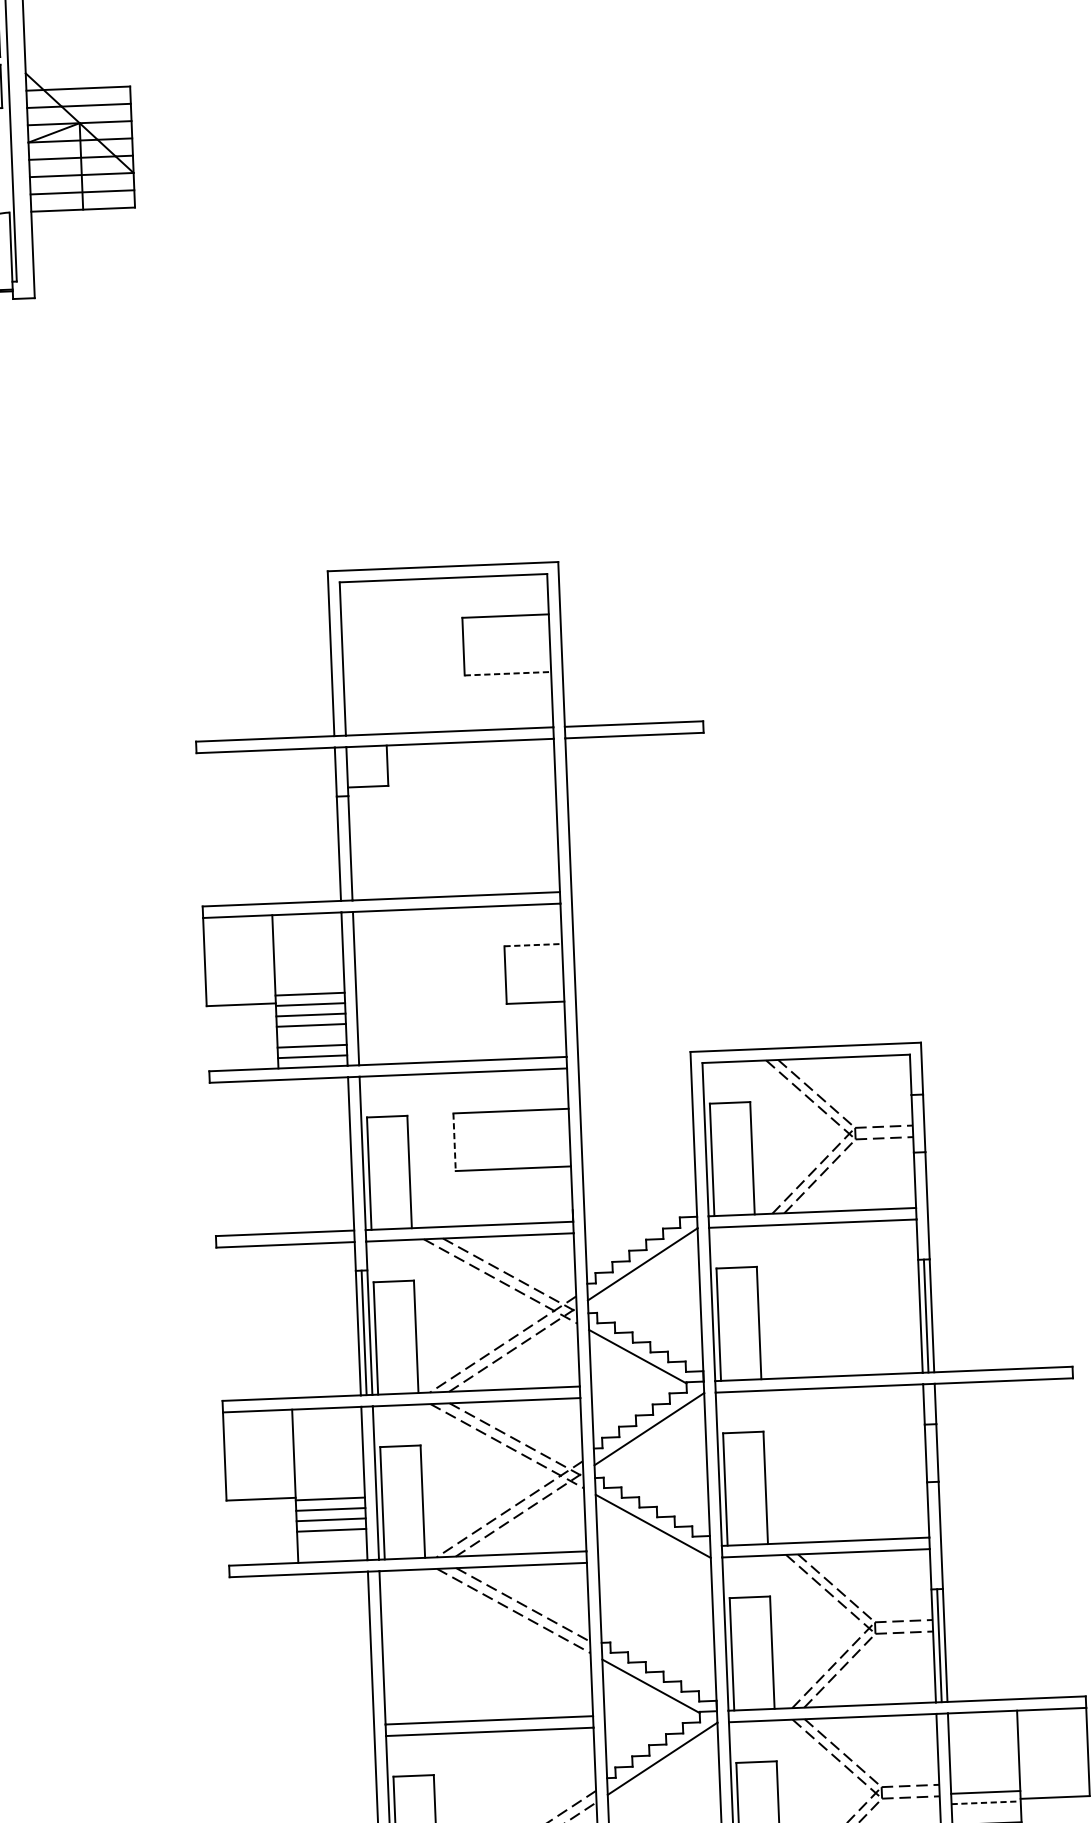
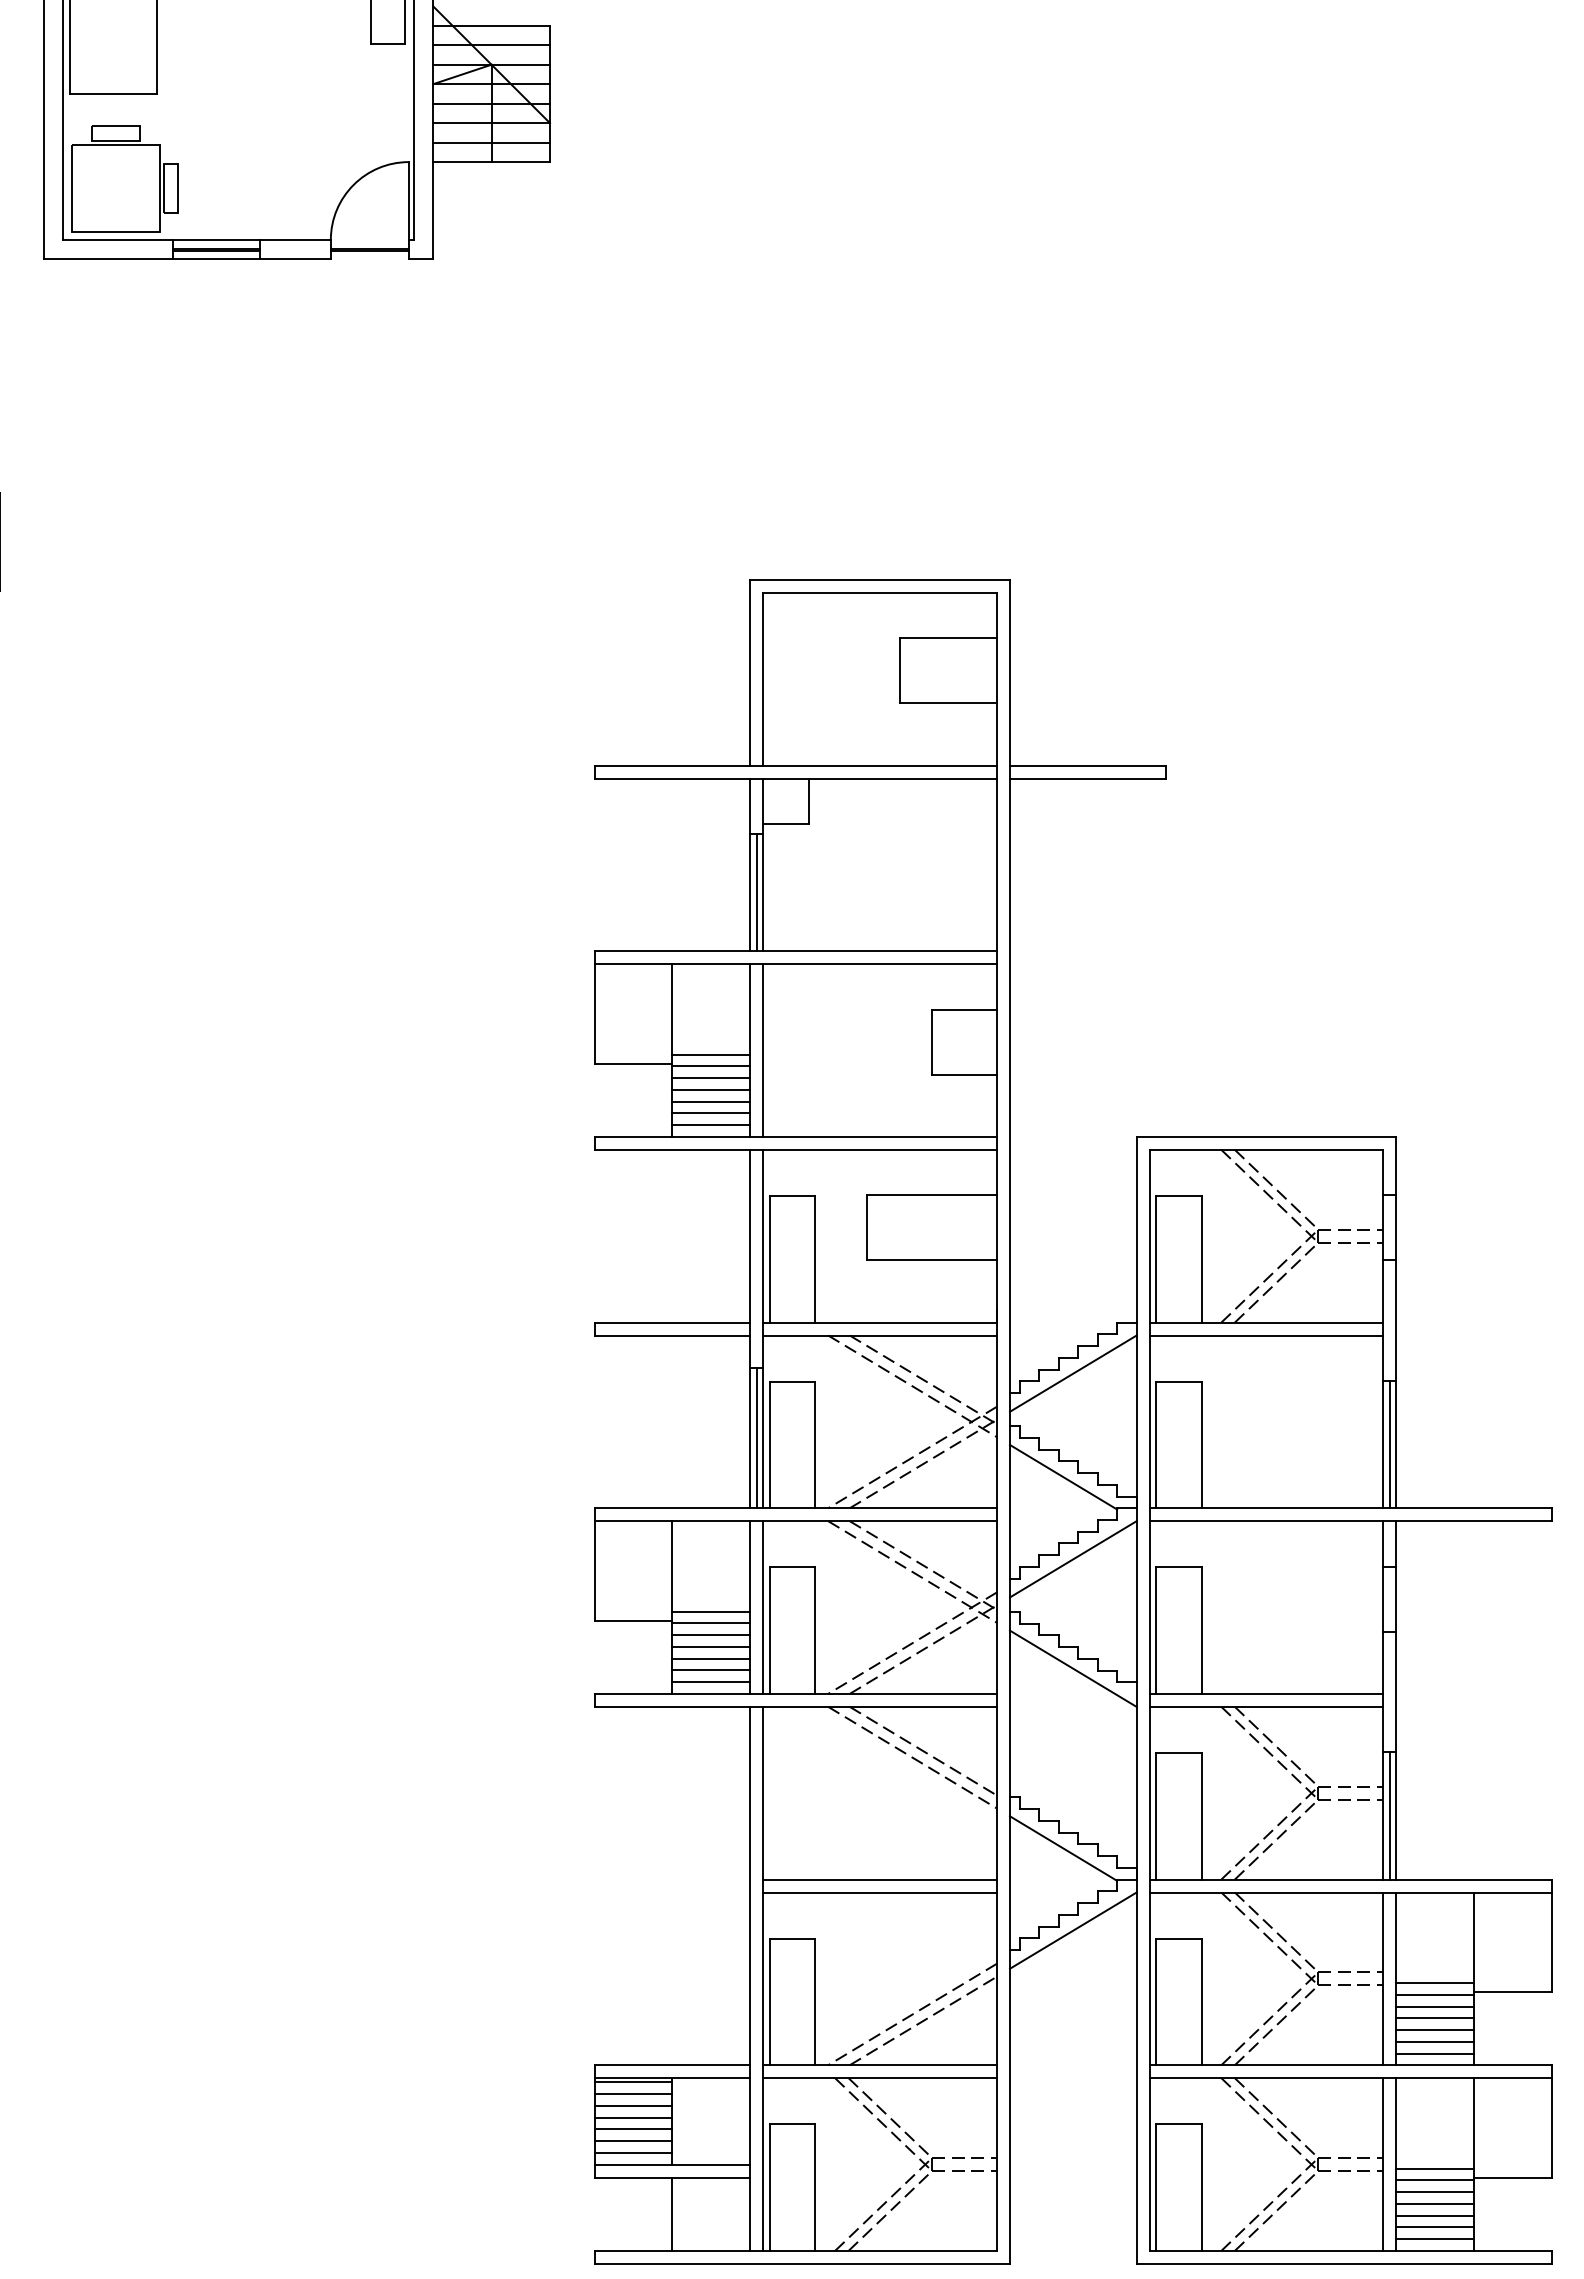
line: (508, 673) -> (948, 703), dashed -> solid
line: (344, 848) -> (756, 892), added
line: (534, 944) -> (965, 1009), dashed -> solid
line: (311, 1035) -> (711, 1101), added
line: (454, 1142) -> (867, 1228), dashed -> solid
line: (330, 1488) -> (711, 1611), added
line: (332, 1540) -> (711, 1670), added
line: (332, 1551) -> (711, 1682), added
line: (986, 1802) -> (1435, 1994), dashed -> solid
line: (986, 1813) -> (1435, 2006), added

